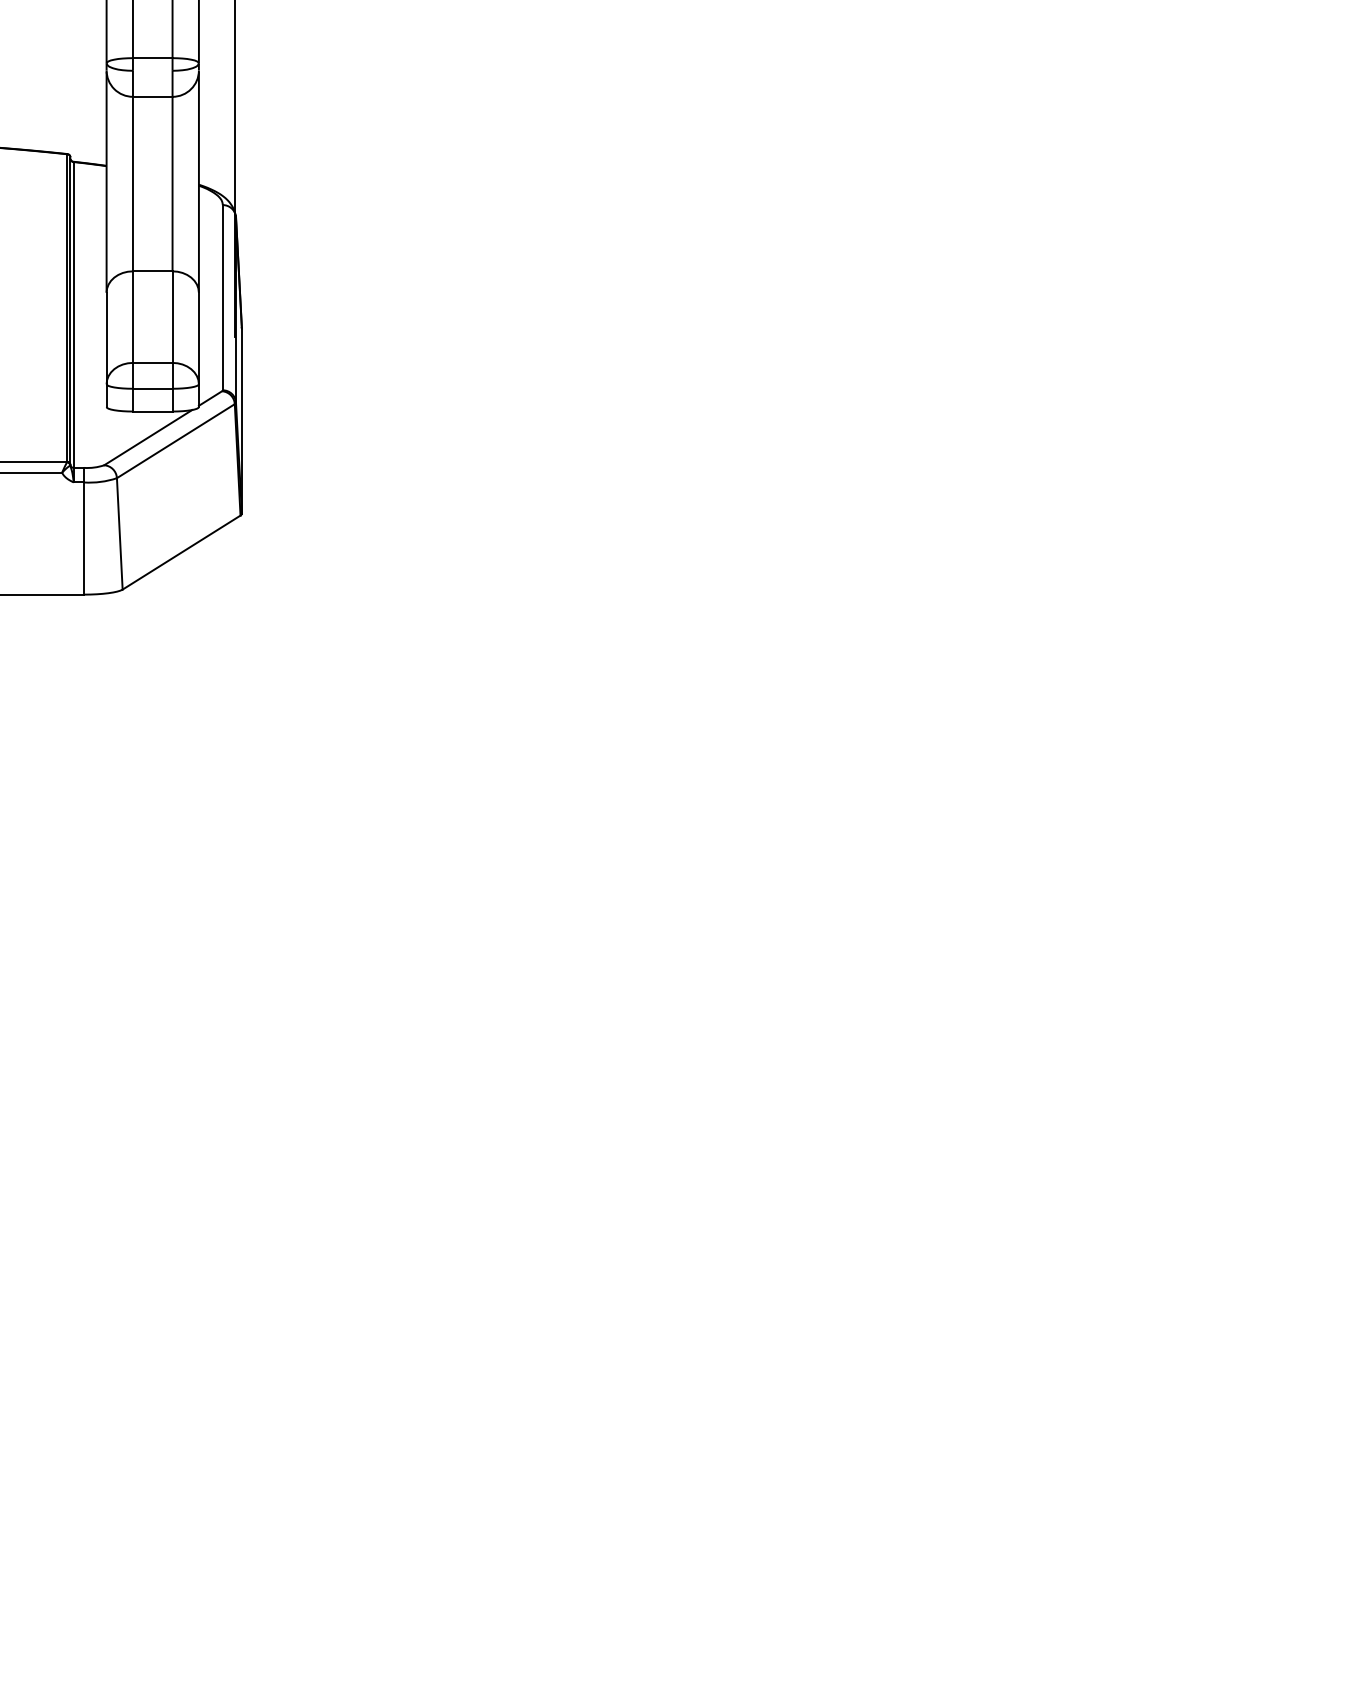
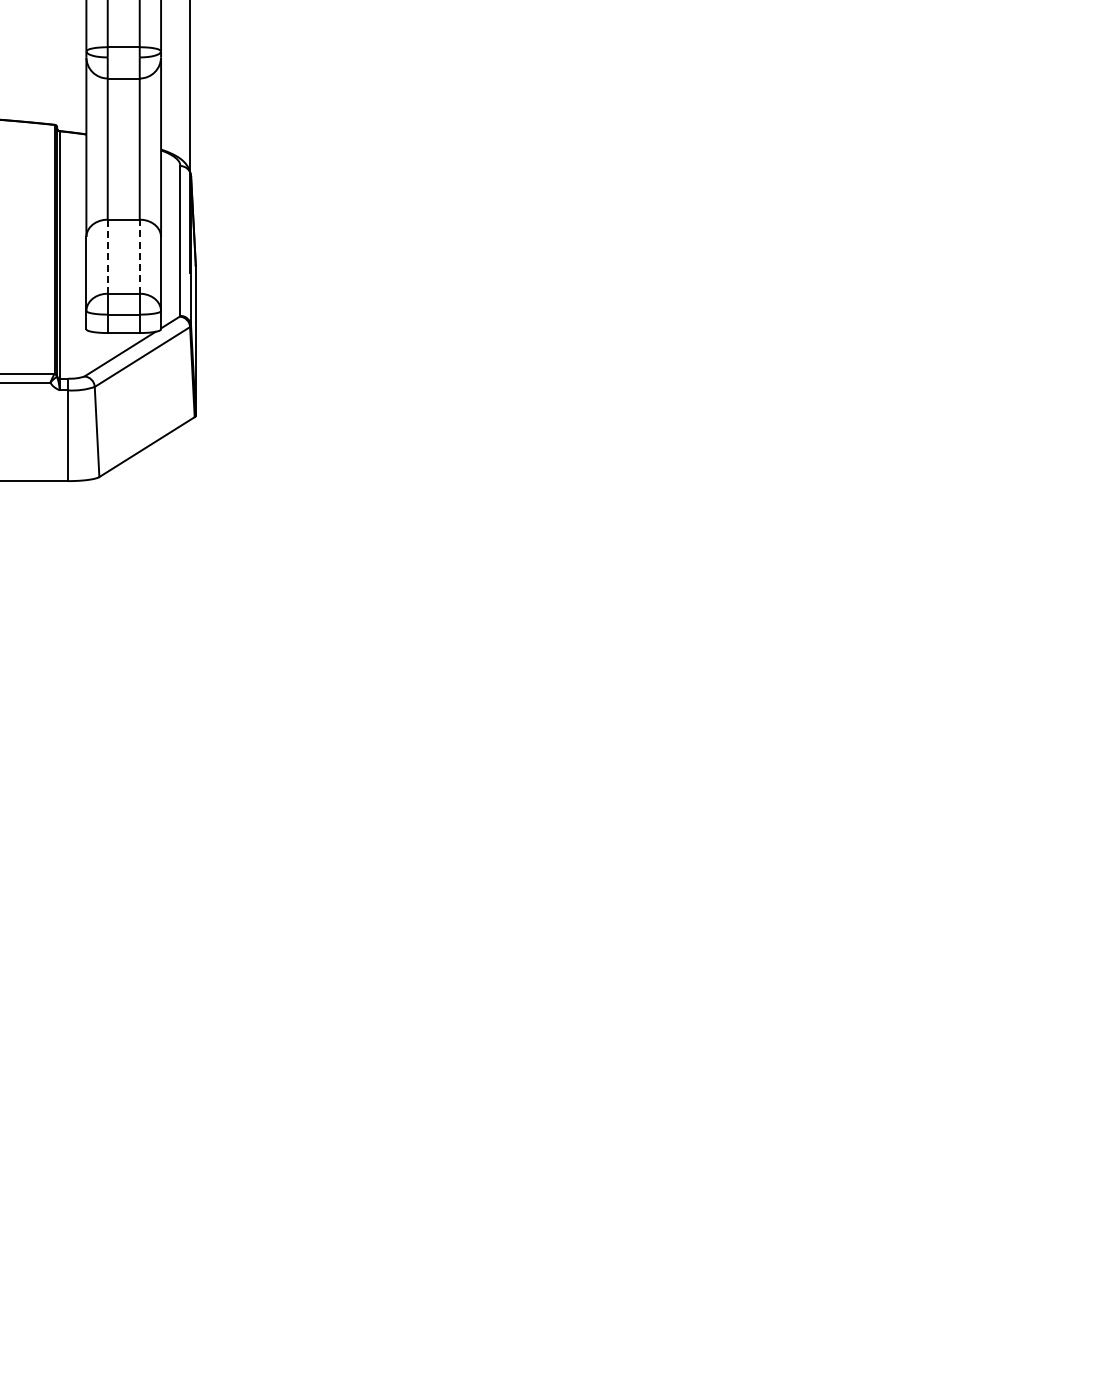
line: (172, 316) -> (139, 256), solid -> dashed
line: (132, 318) -> (107, 257), solid -> dashed

